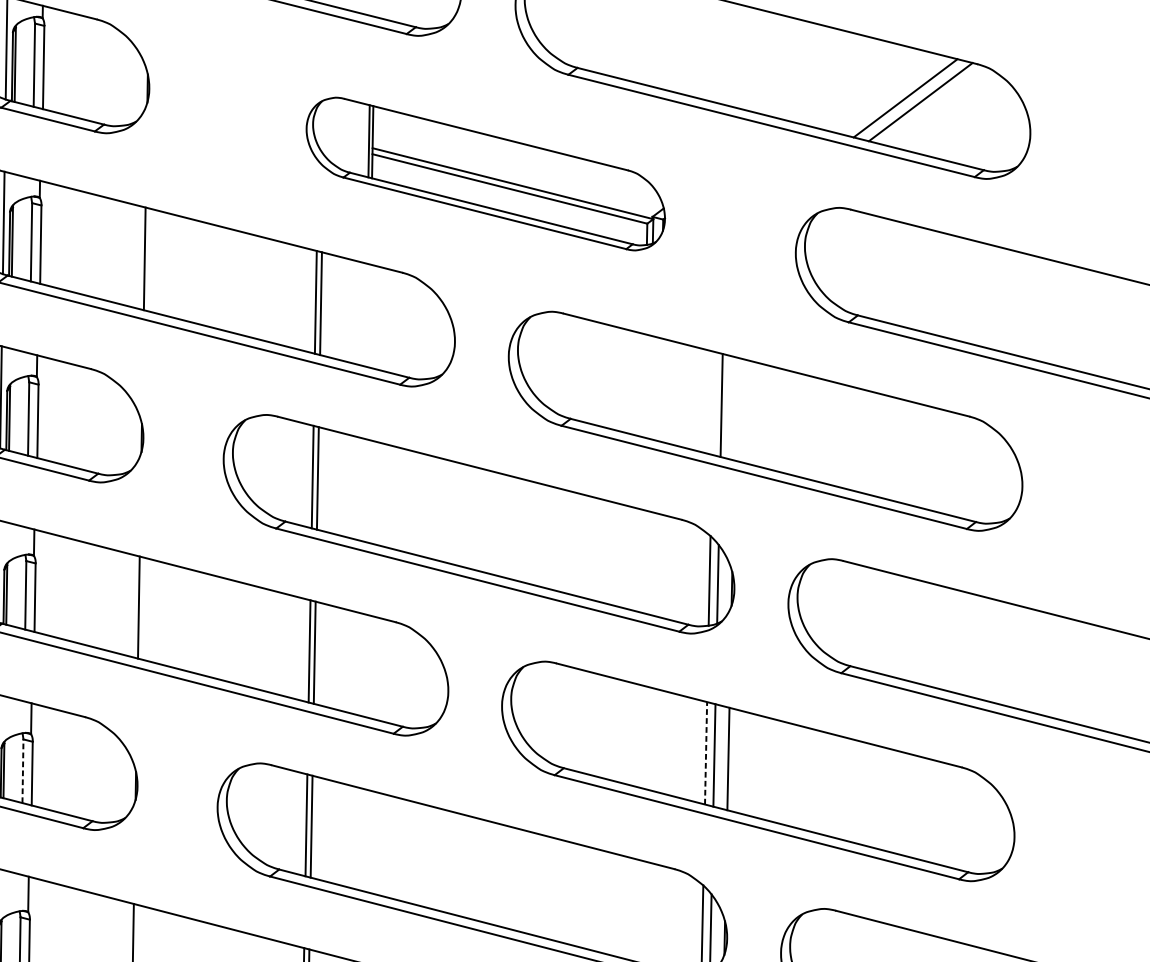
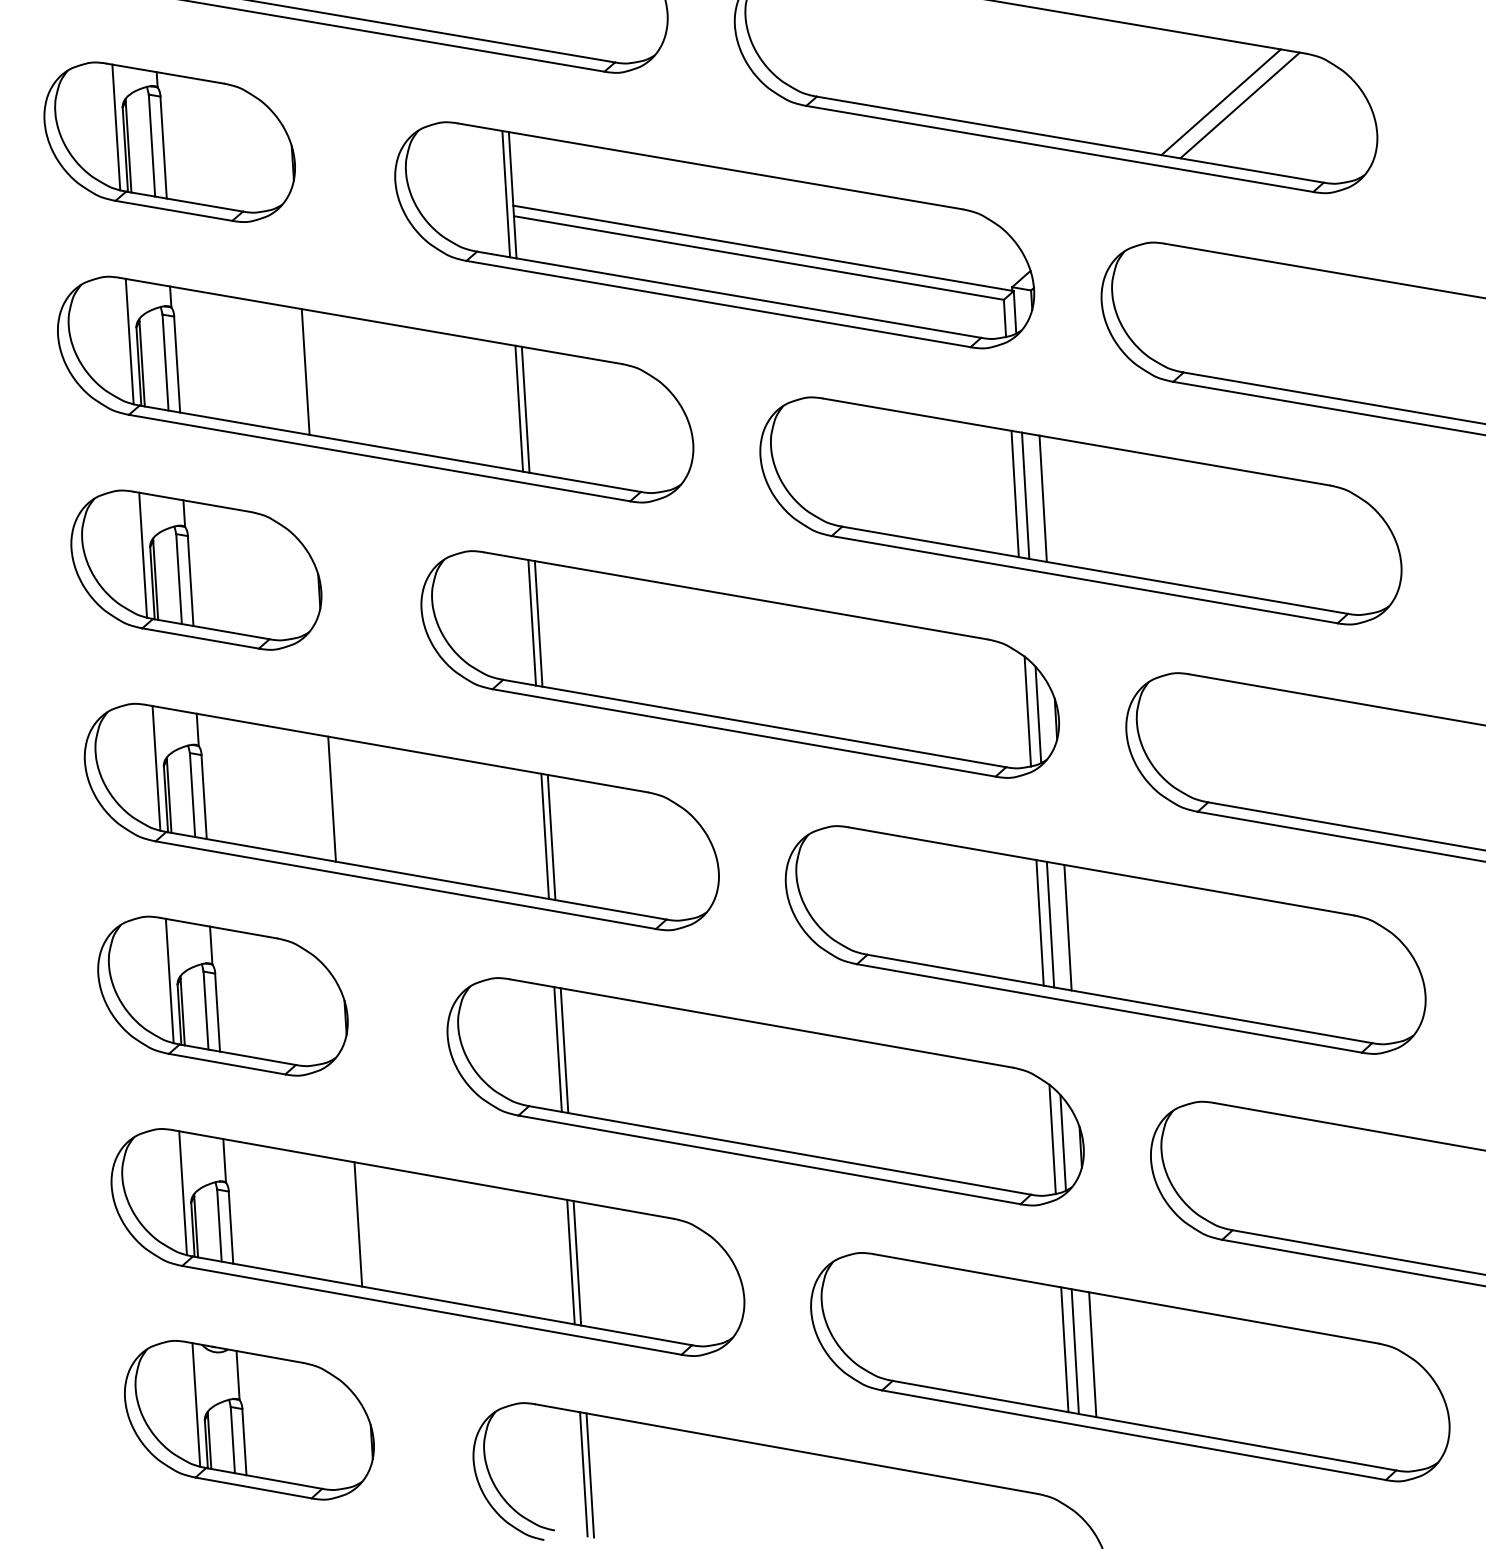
part: (485, 174) -> (714, 235), size x1.43
line: (712, 402) -> (1014, 493), added
line: (735, 408) -> (1042, 498), added
line: (706, 753) -> (1040, 922), dashed -> solid
line: (23, 771) -> (206, 1010), dashed -> solid

